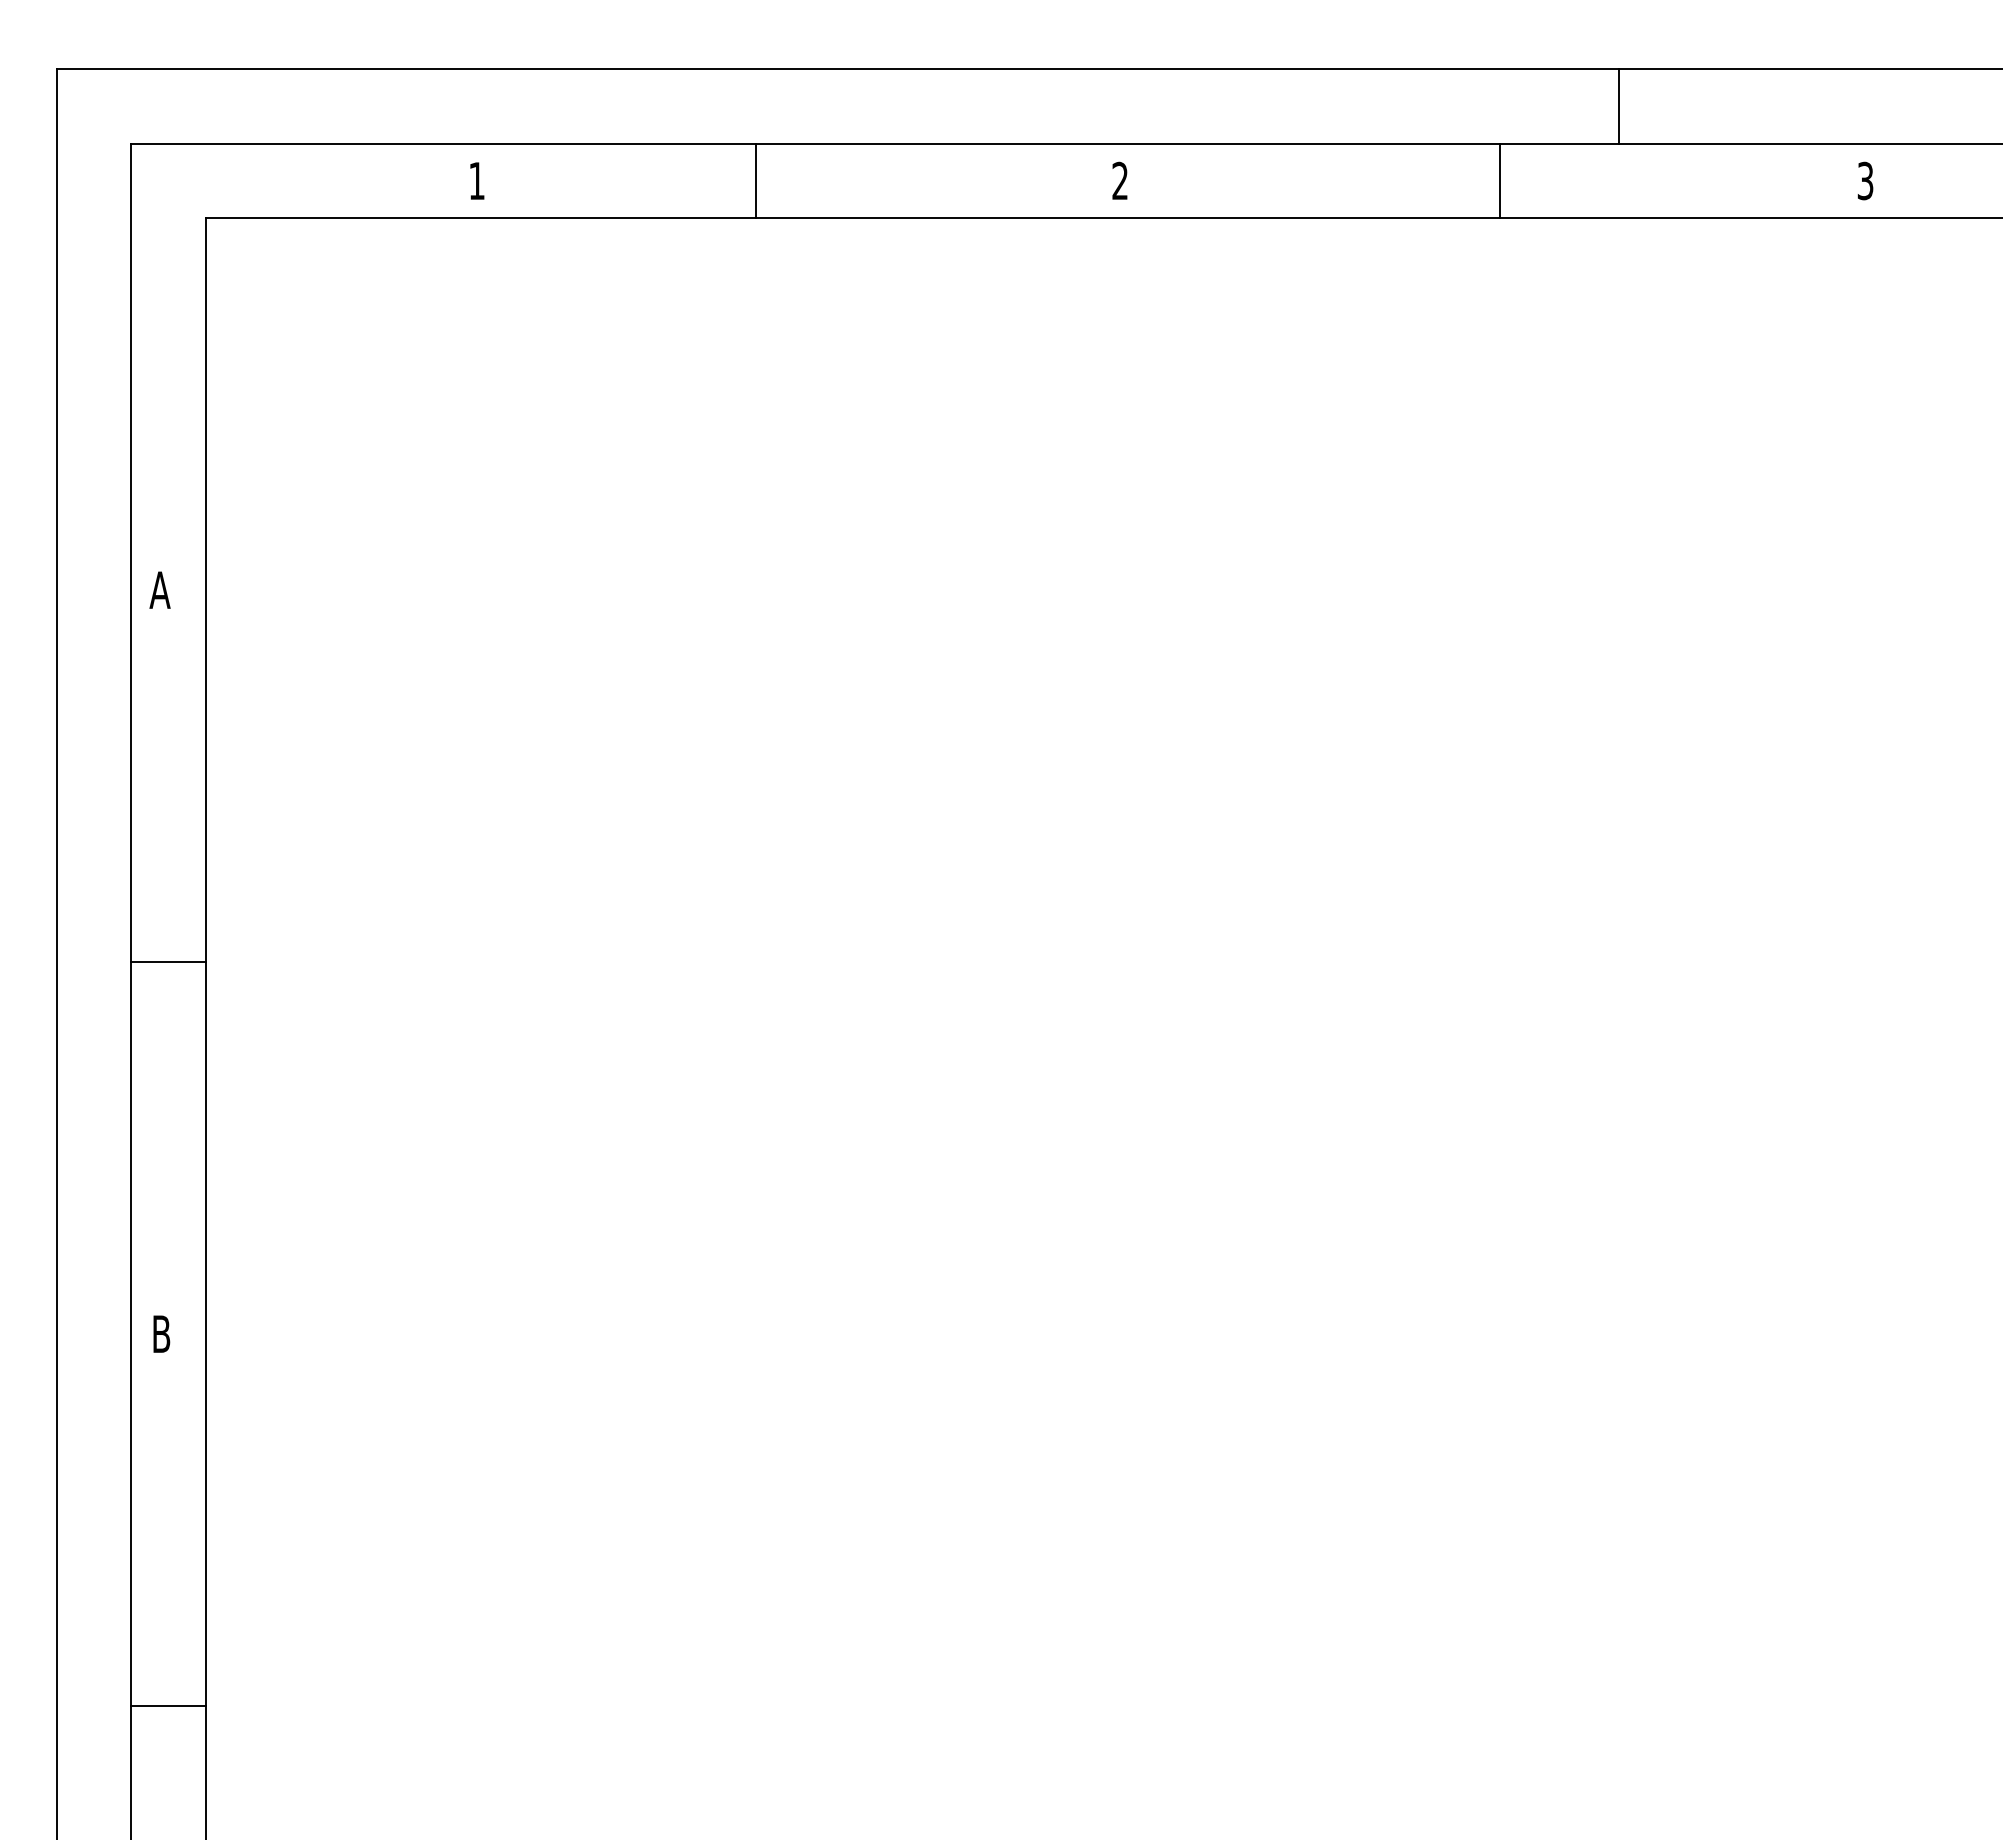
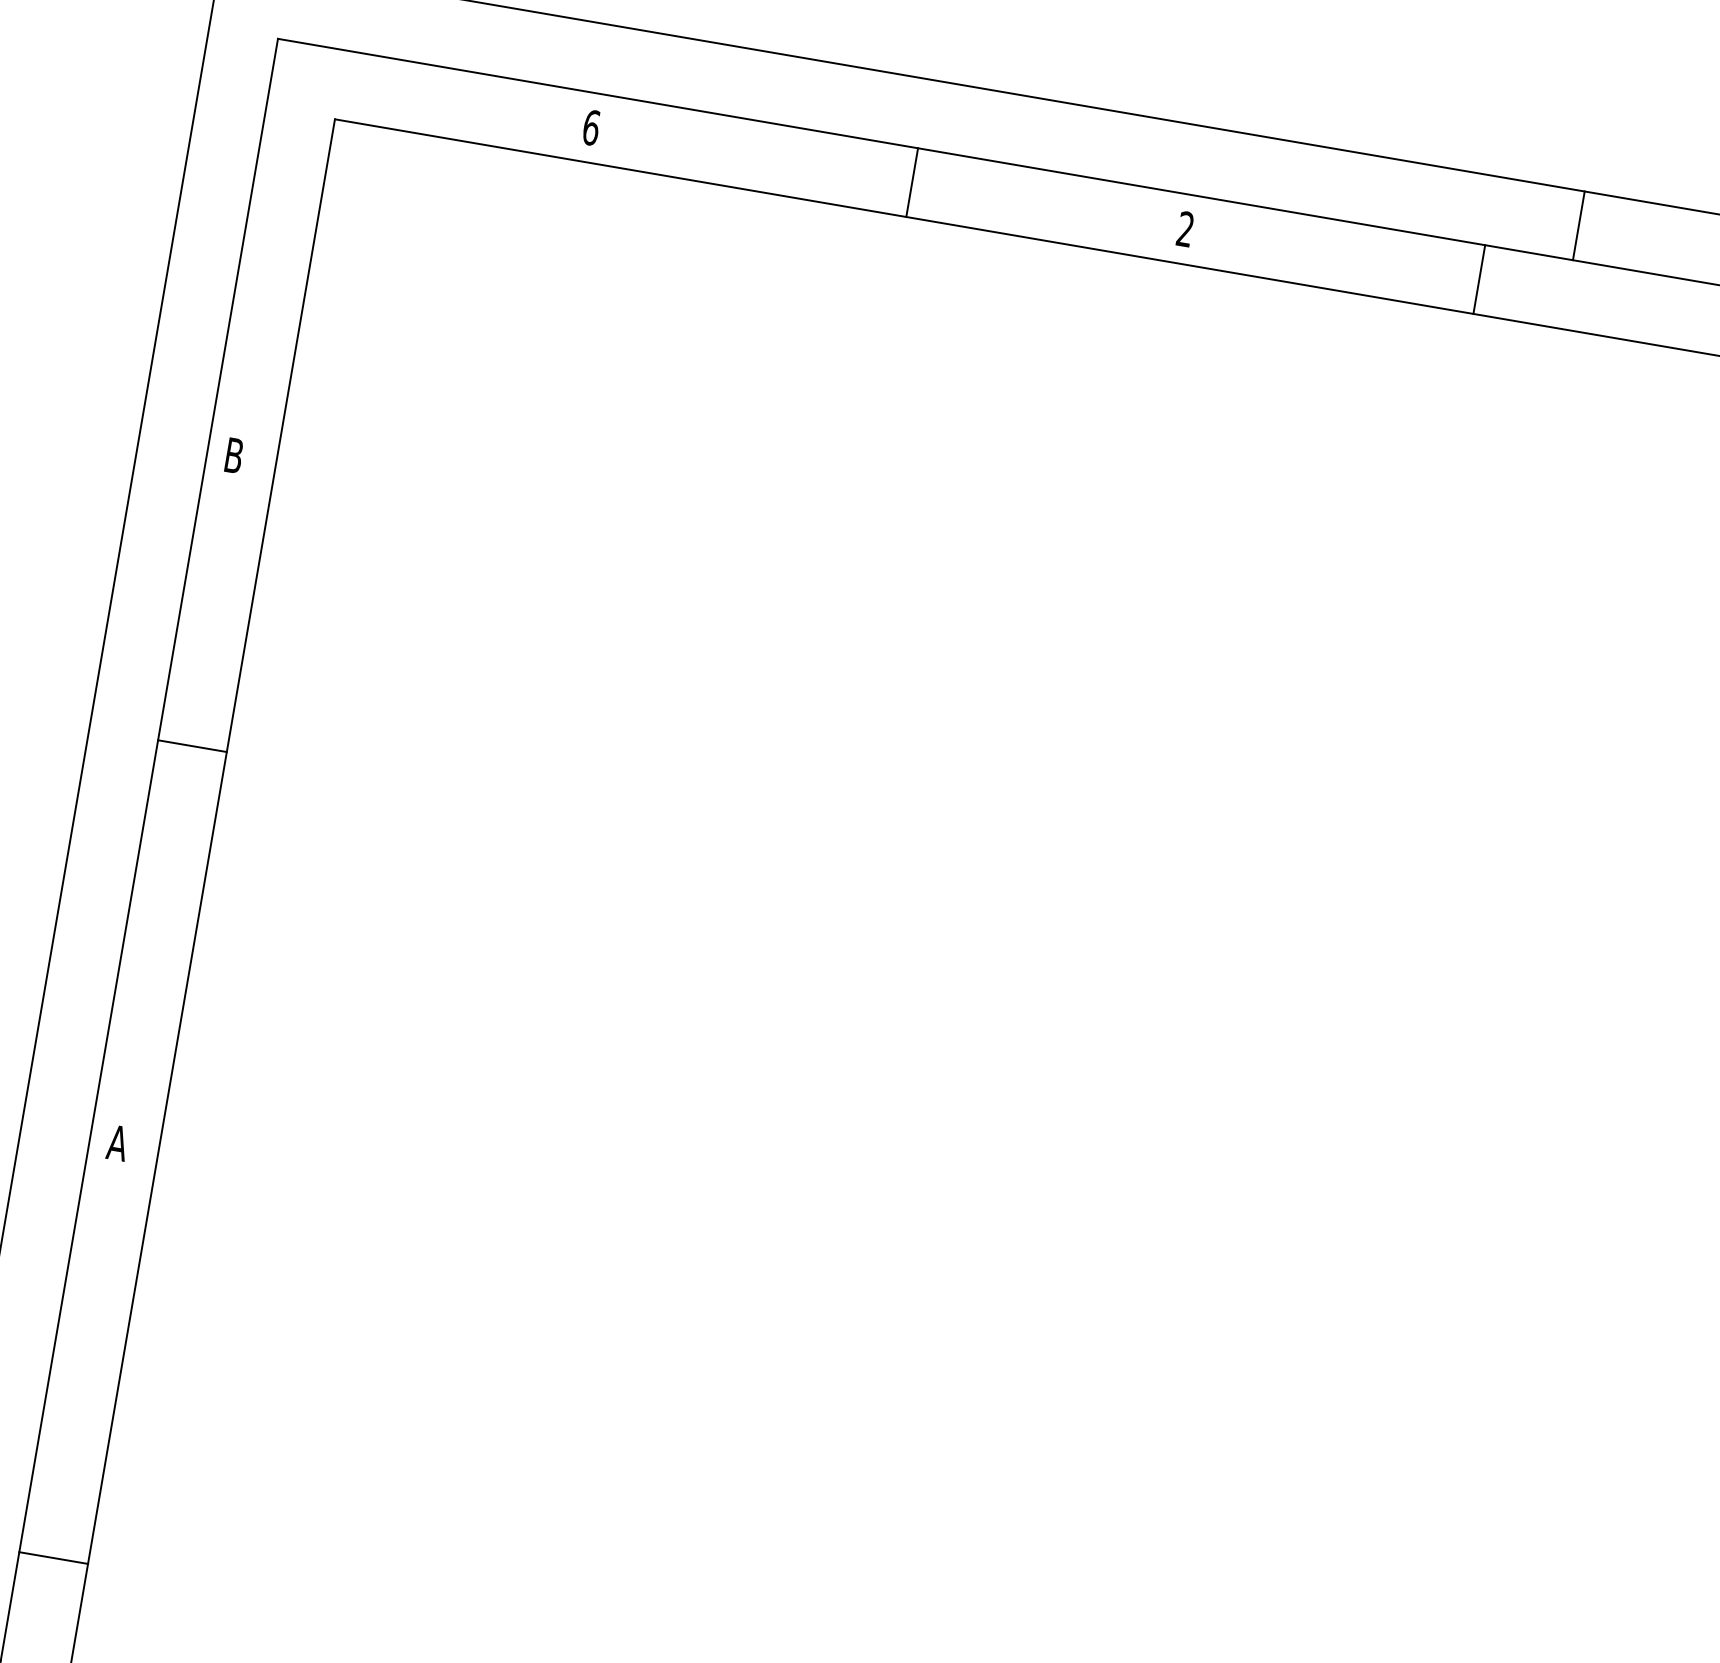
line: (1619, 106) -> (1579, 225), moved
text: (477, 180) -> (591, 127), 1 -> 6
line: (756, 180) -> (912, 182), moved
line: (1500, 180) -> (1479, 279), moved
text: (159, 589) -> (233, 454), A -> B
line: (168, 962) -> (192, 746), moved
text: (160, 1333) -> (117, 1142), B -> A
line: (168, 1706) -> (53, 1558), moved

